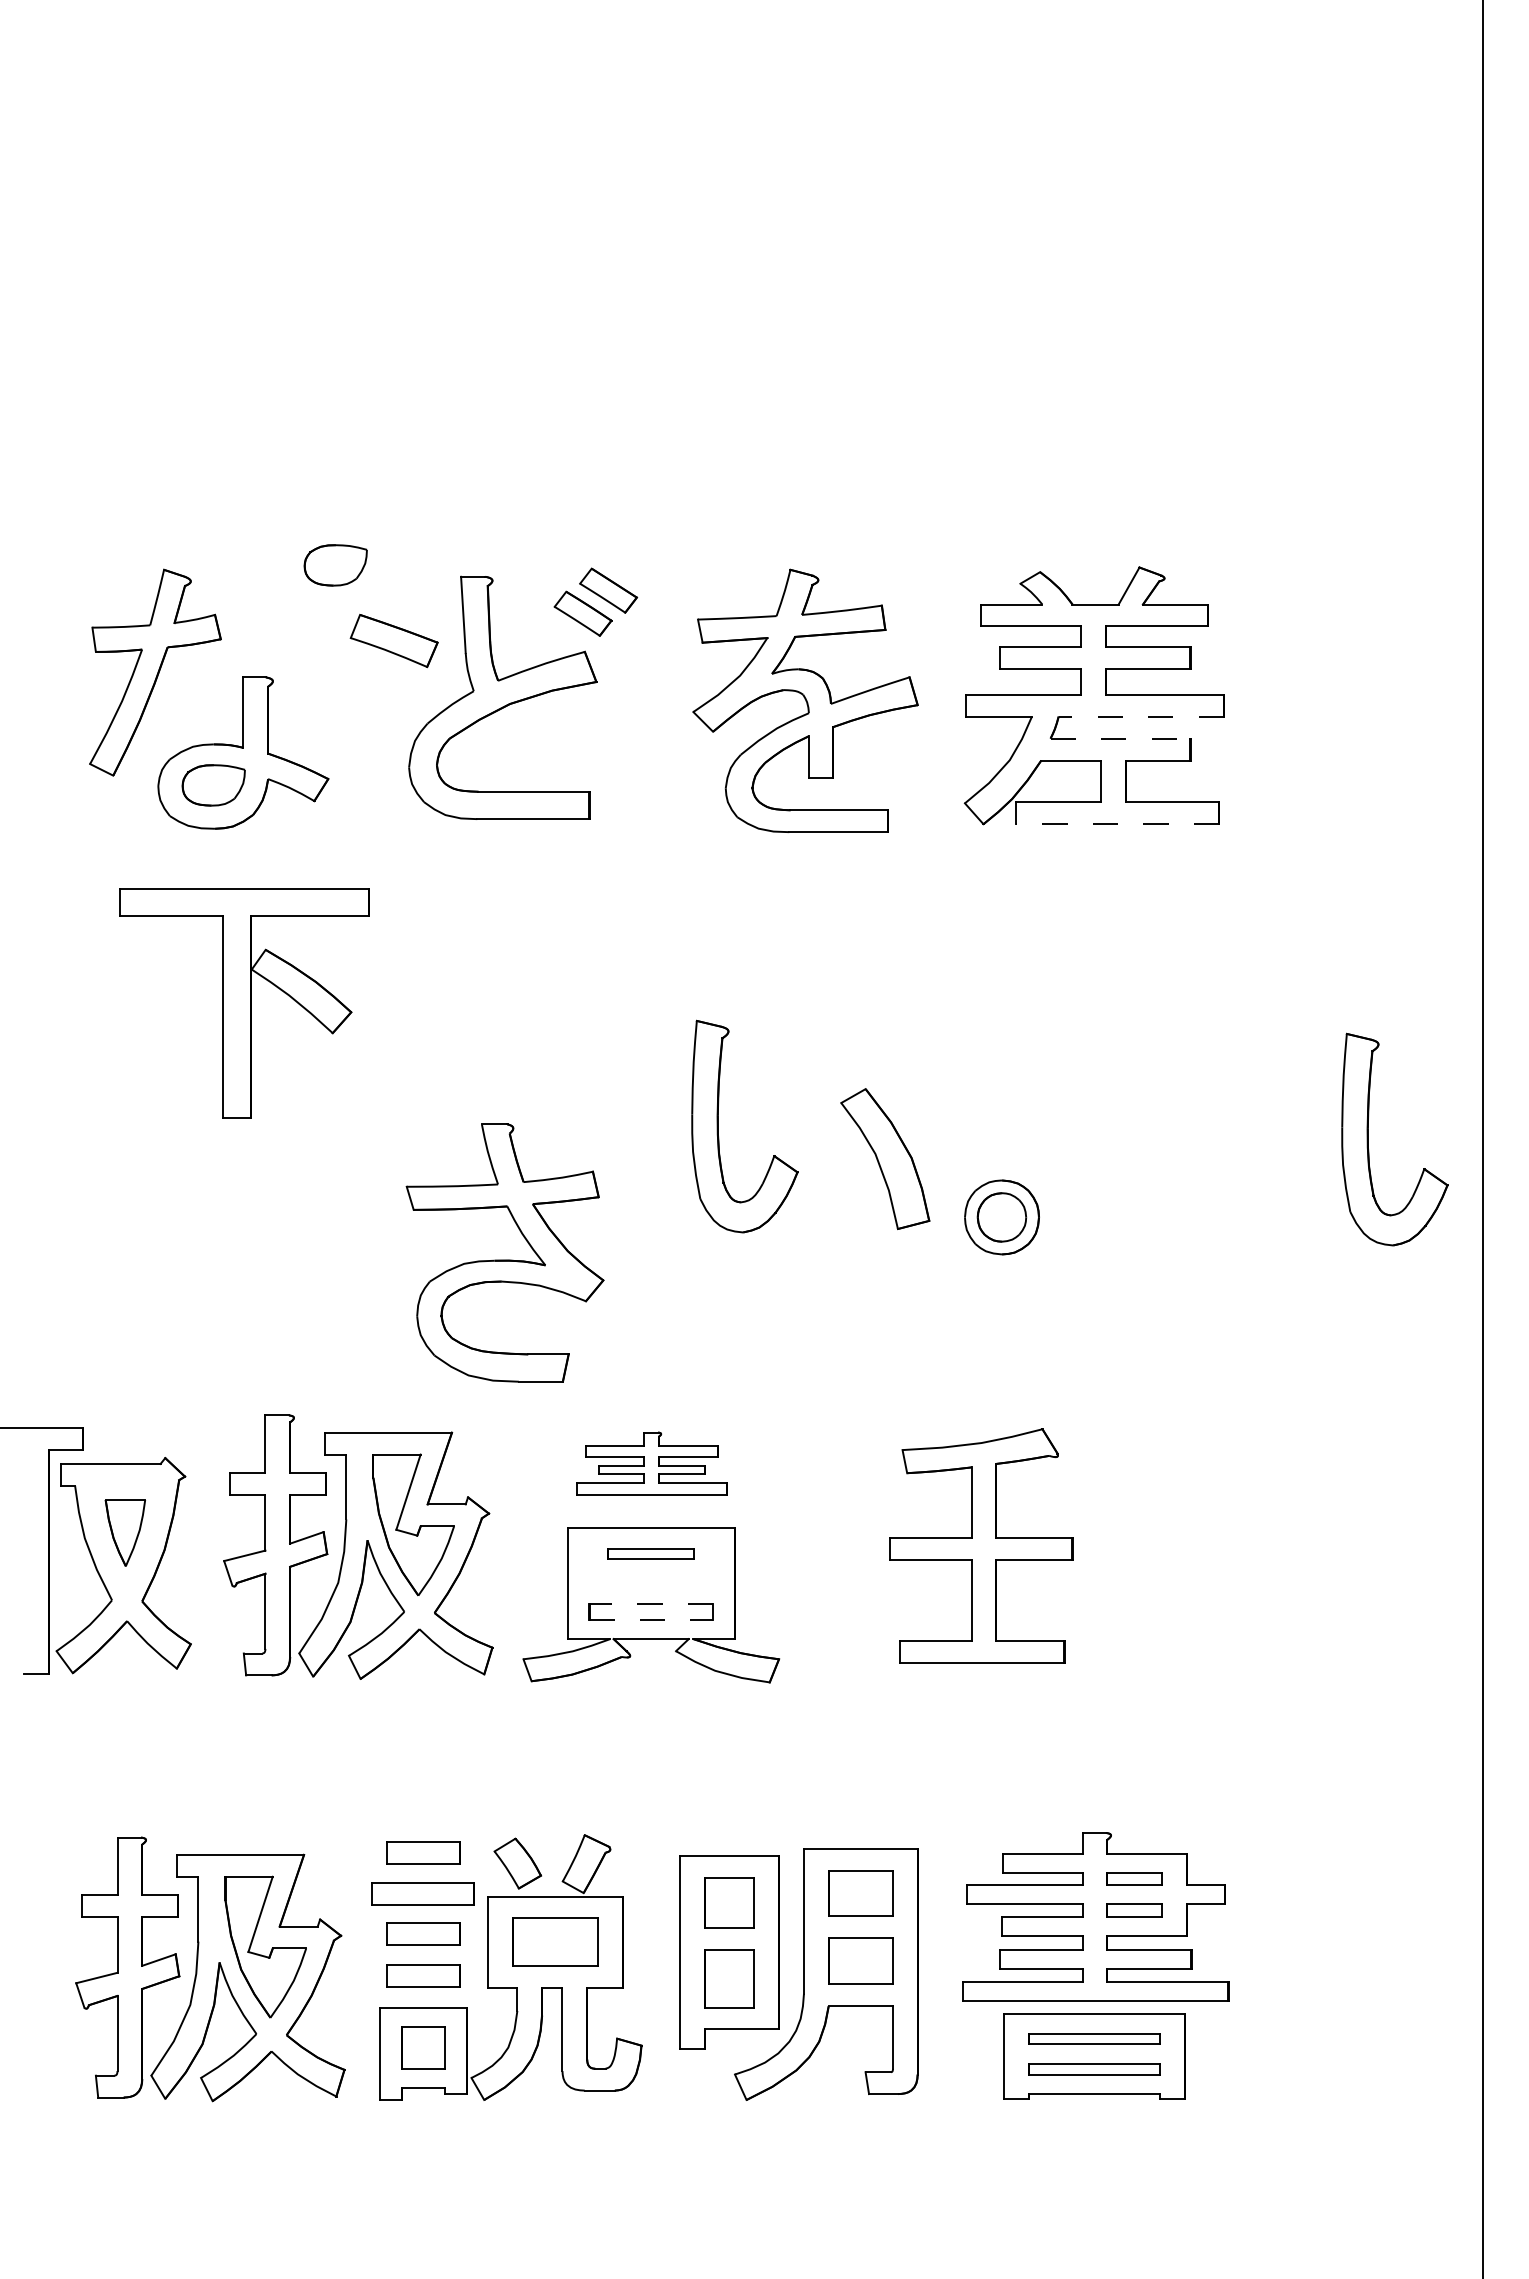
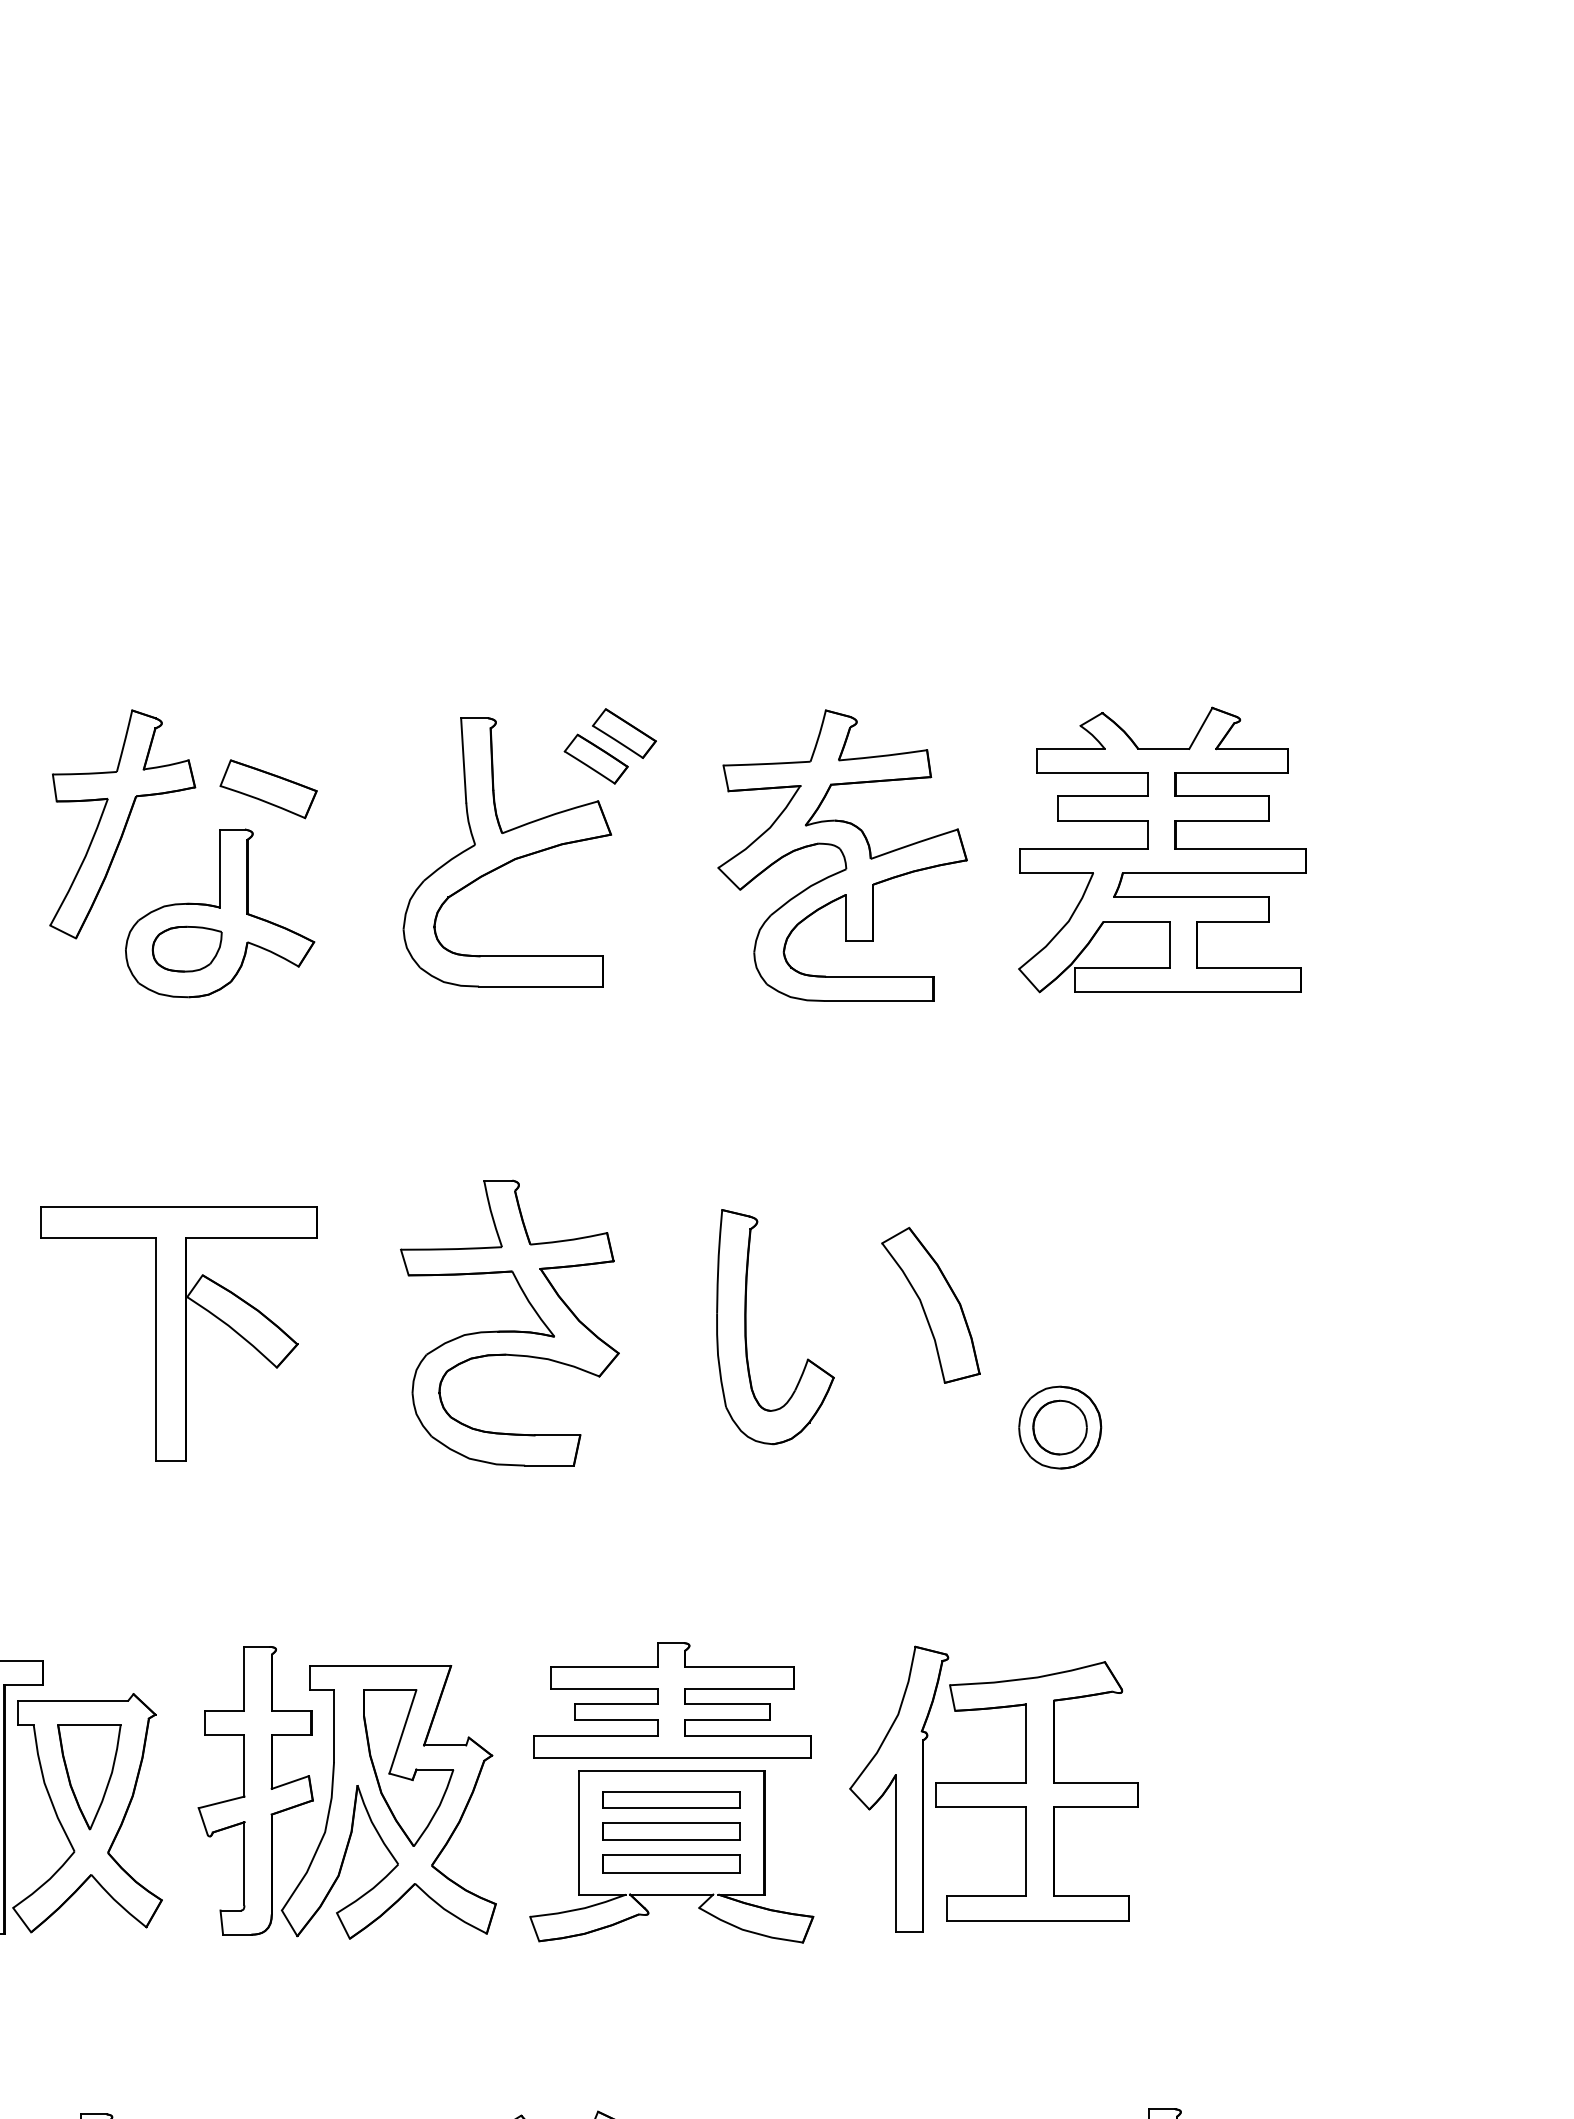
part: (335, 565) -> (322, 705), removed
part: (393, 641) -> (267, 789), moved
line: (1141, 716) -> (1214, 872), dashed -> solid
line: (1120, 738) -> (1191, 897), dashed -> solid
line: (1117, 824) -> (1188, 992), dashed -> solid
part: (244, 1003) -> (179, 1334), moved
part: (1368, 1139) -> (1466, 1341), removed
part: (885, 1158) -> (931, 1304), moved
part: (504, 1259) -> (509, 1330), moved
part: (651, 1463) -> (671, 1700), size x1.67
part: (125, 1532) -> (89, 1776), size x1.43
part: (856, 1543) -> (899, 1788), added
part: (650, 1553) -> (670, 1799), size x1.43
part: (650, 1582) -> (670, 1831), added
line: (651, 1603) -> (671, 1855), dashed -> solid
line: (651, 1619) -> (671, 1872), dashed -> solid

